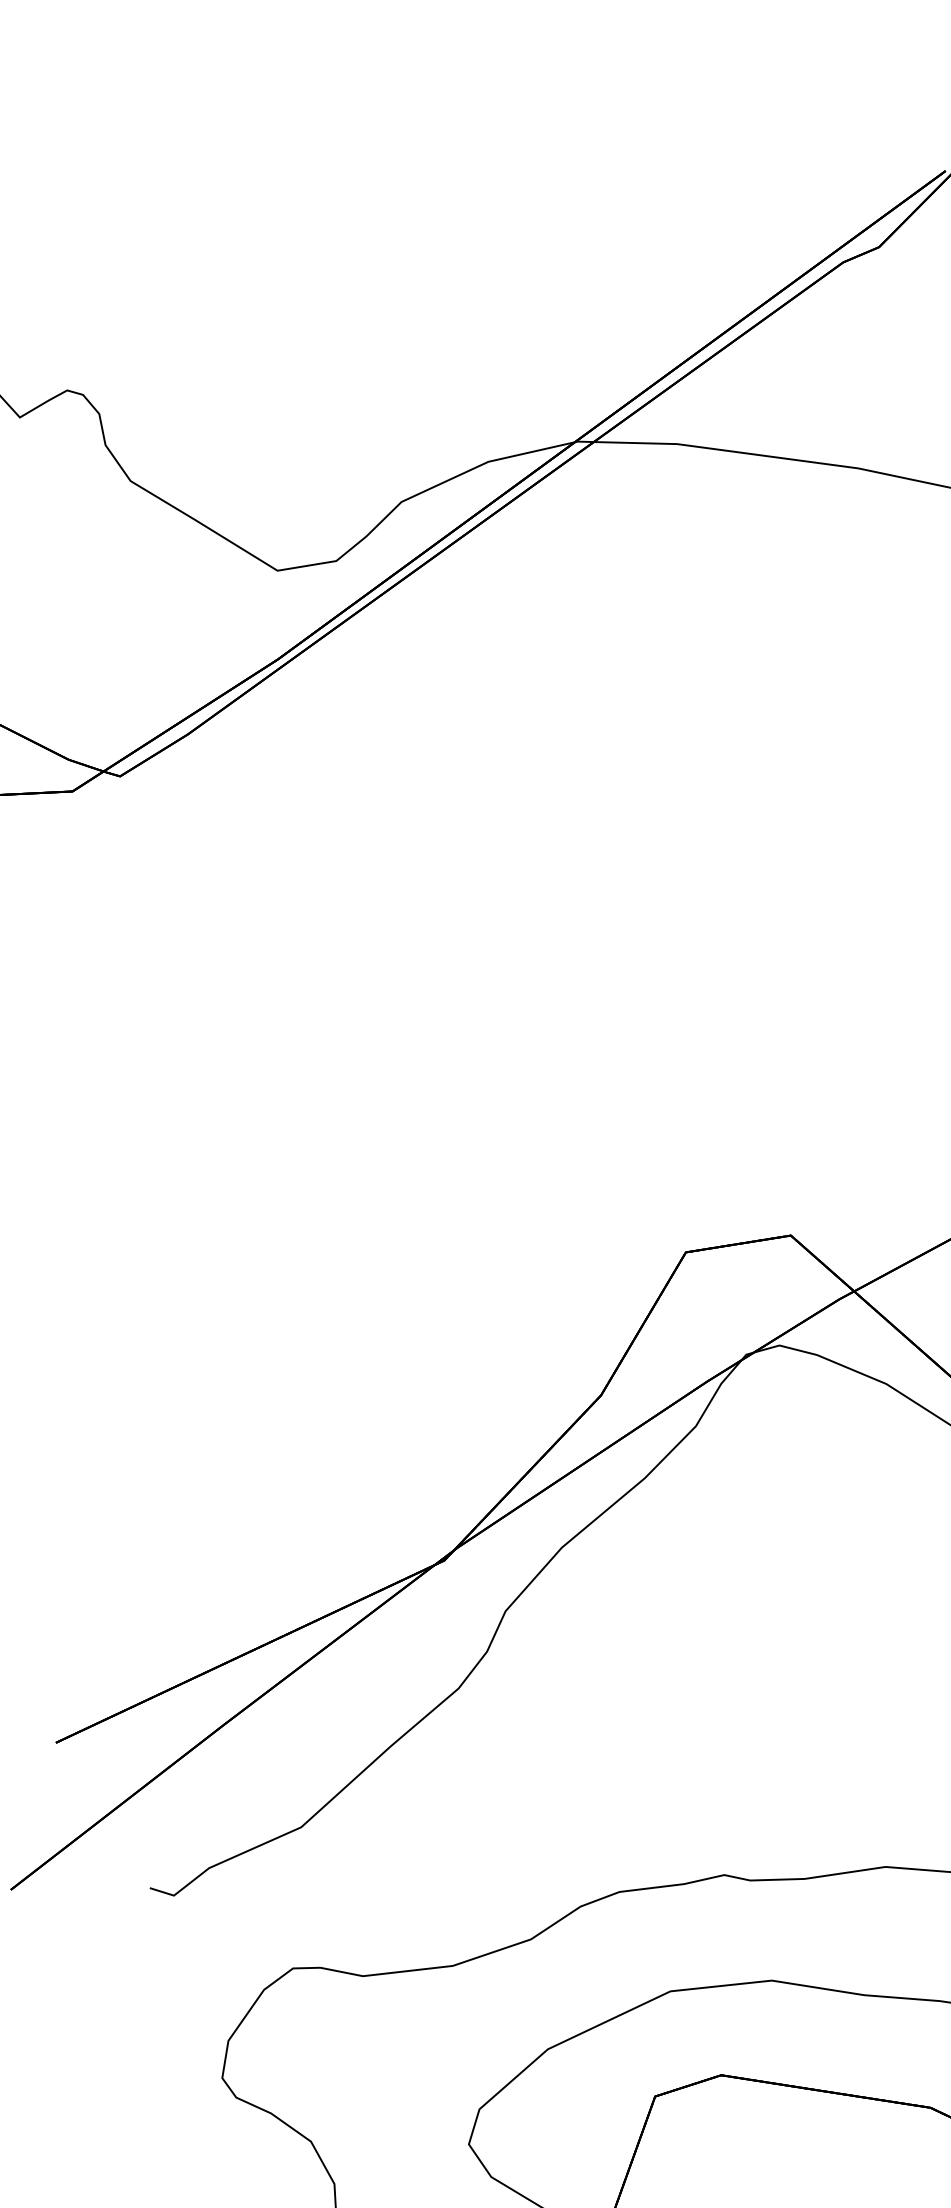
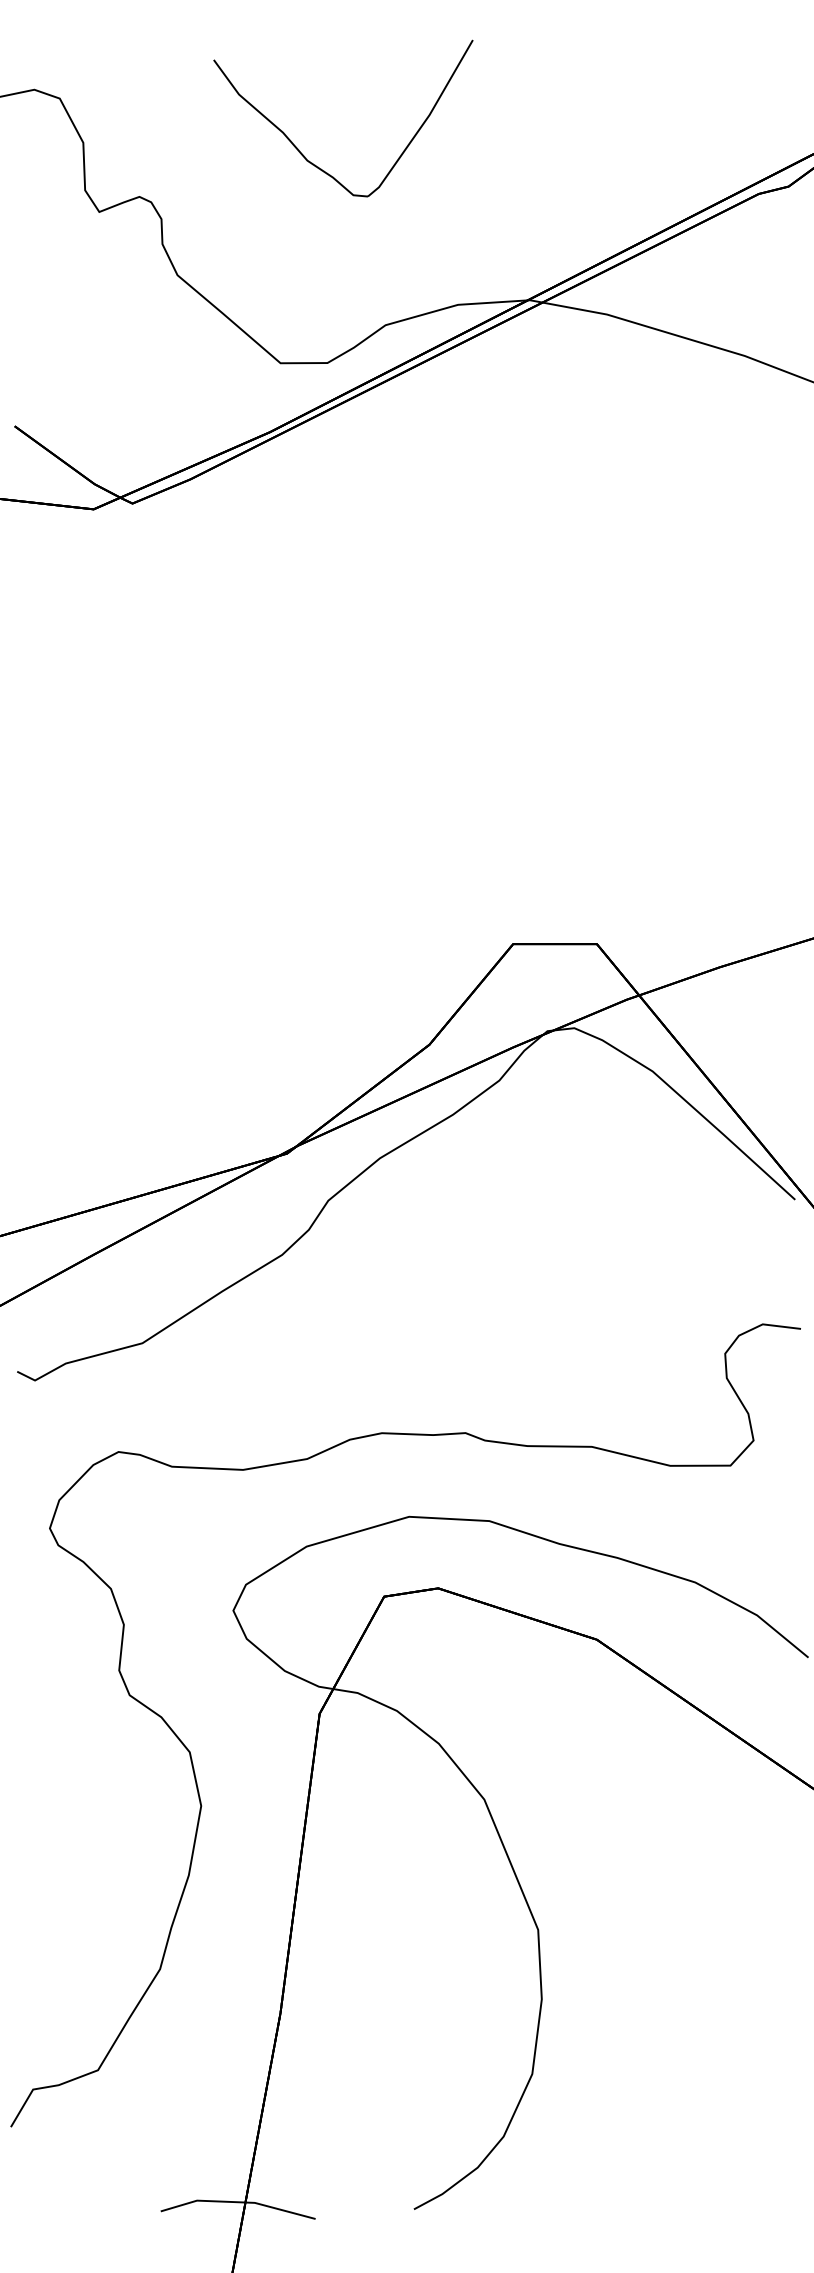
part: (267, 306) -> (305, 156), added

